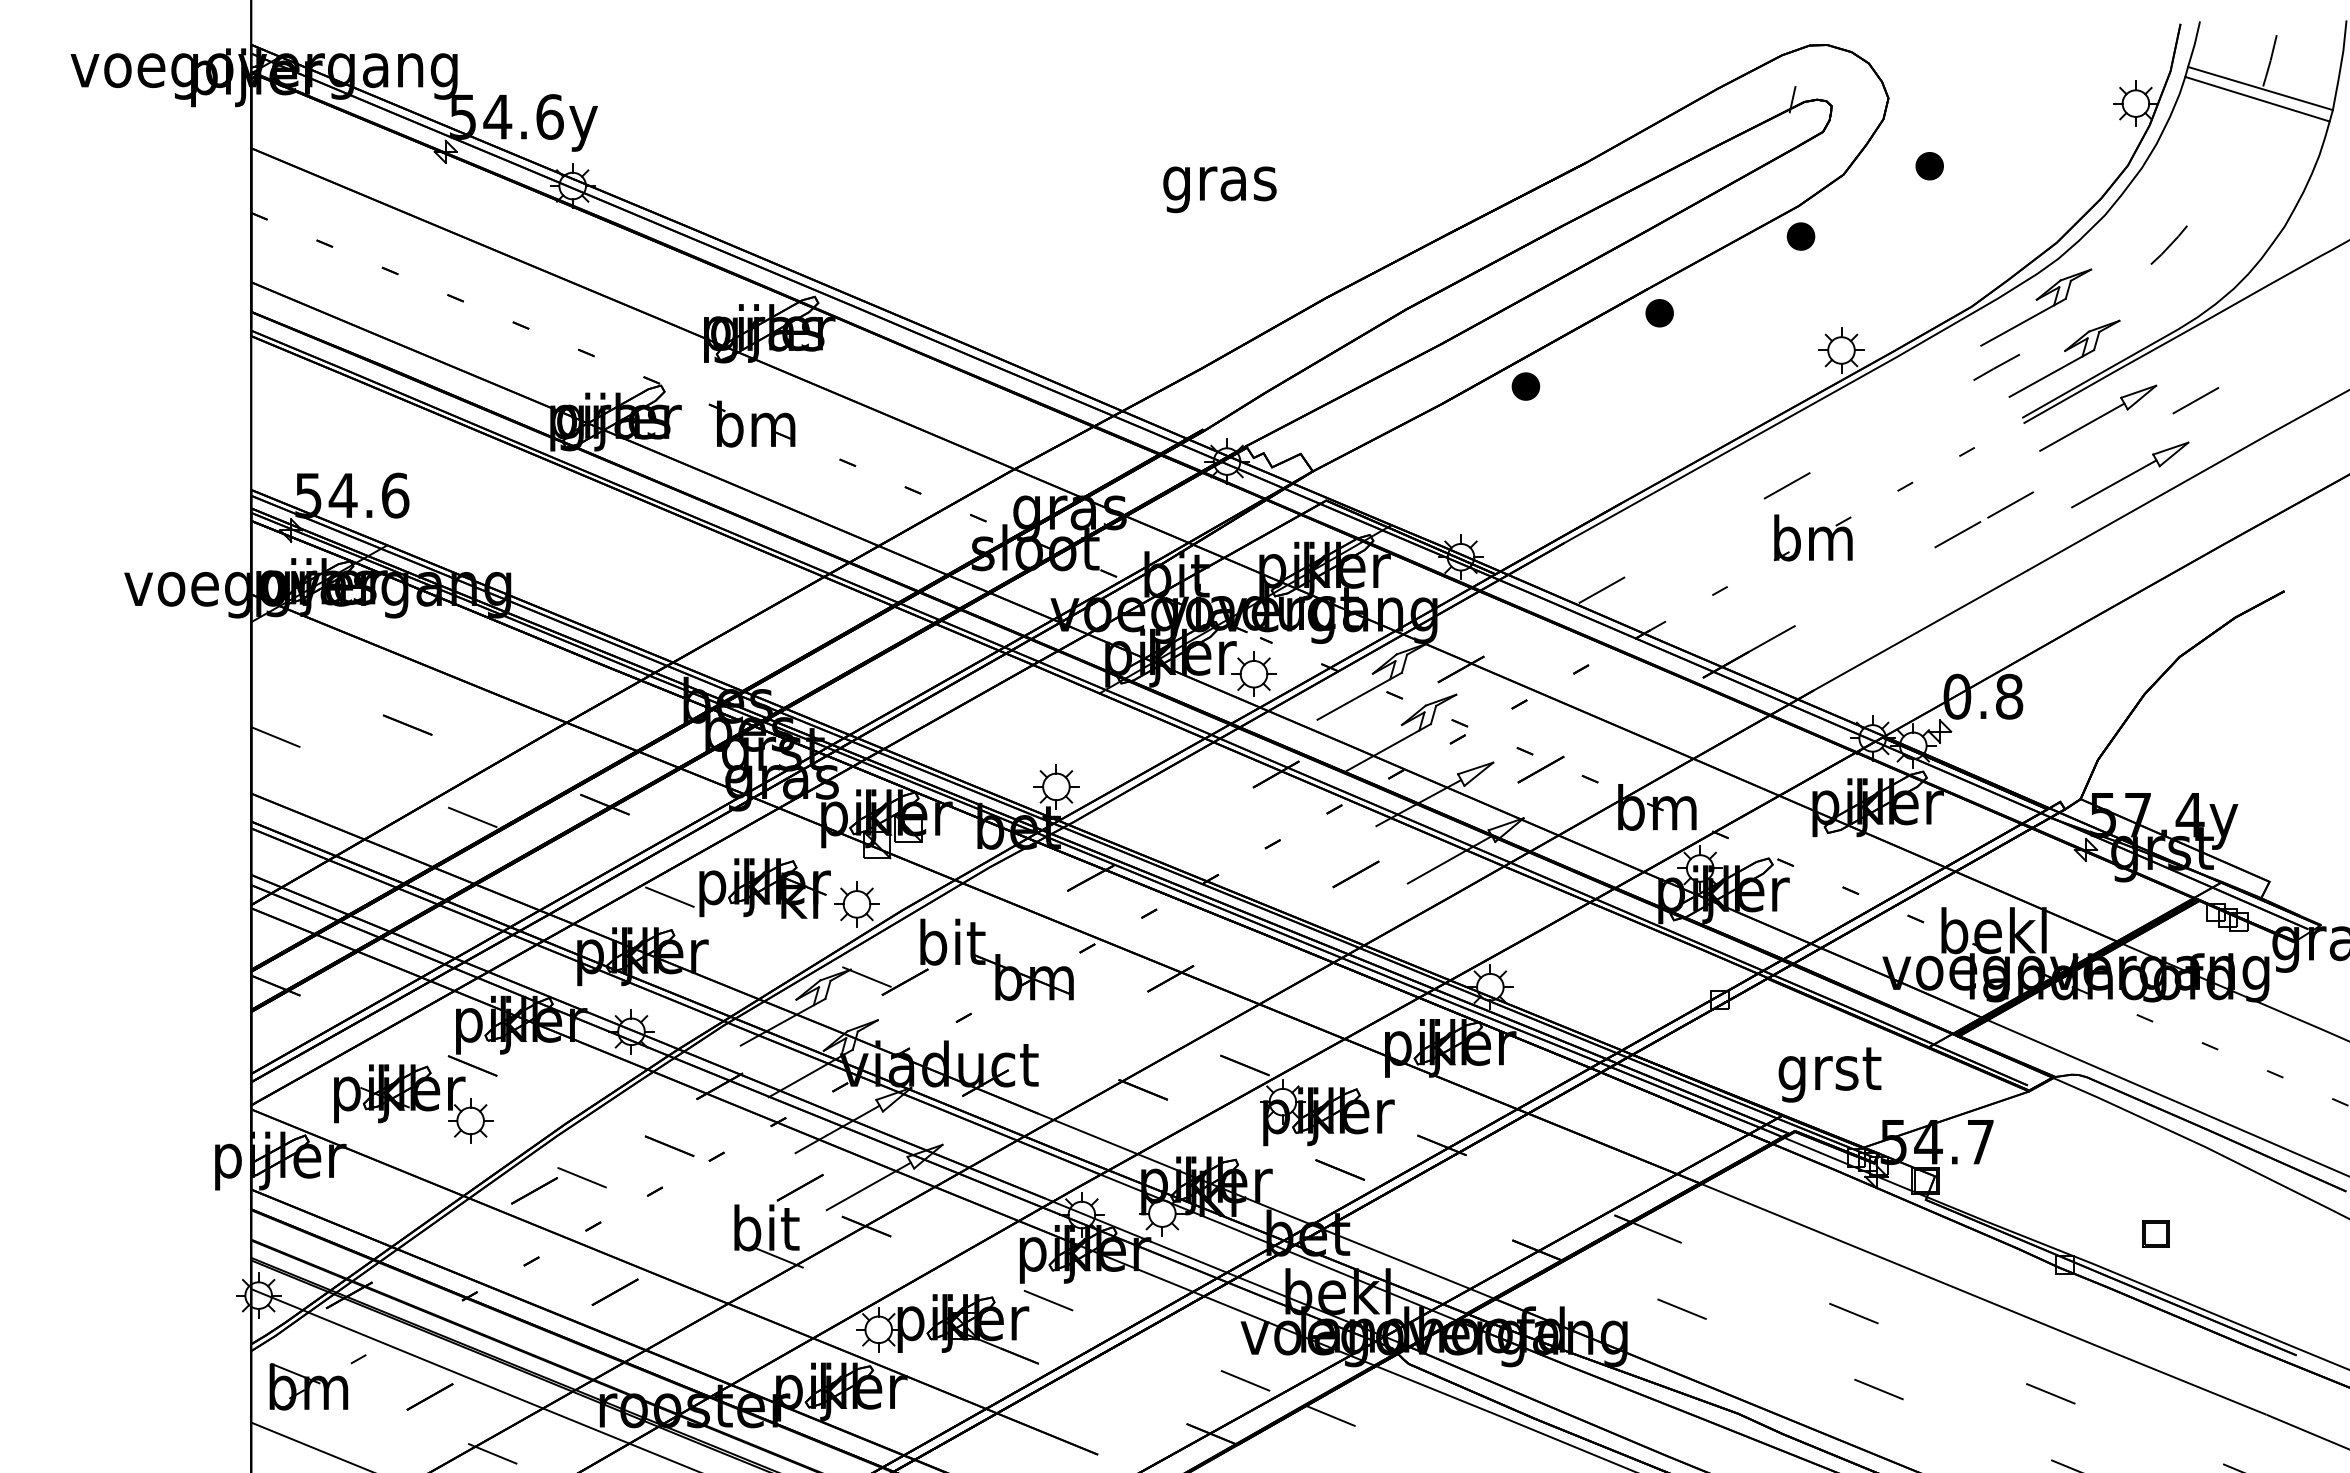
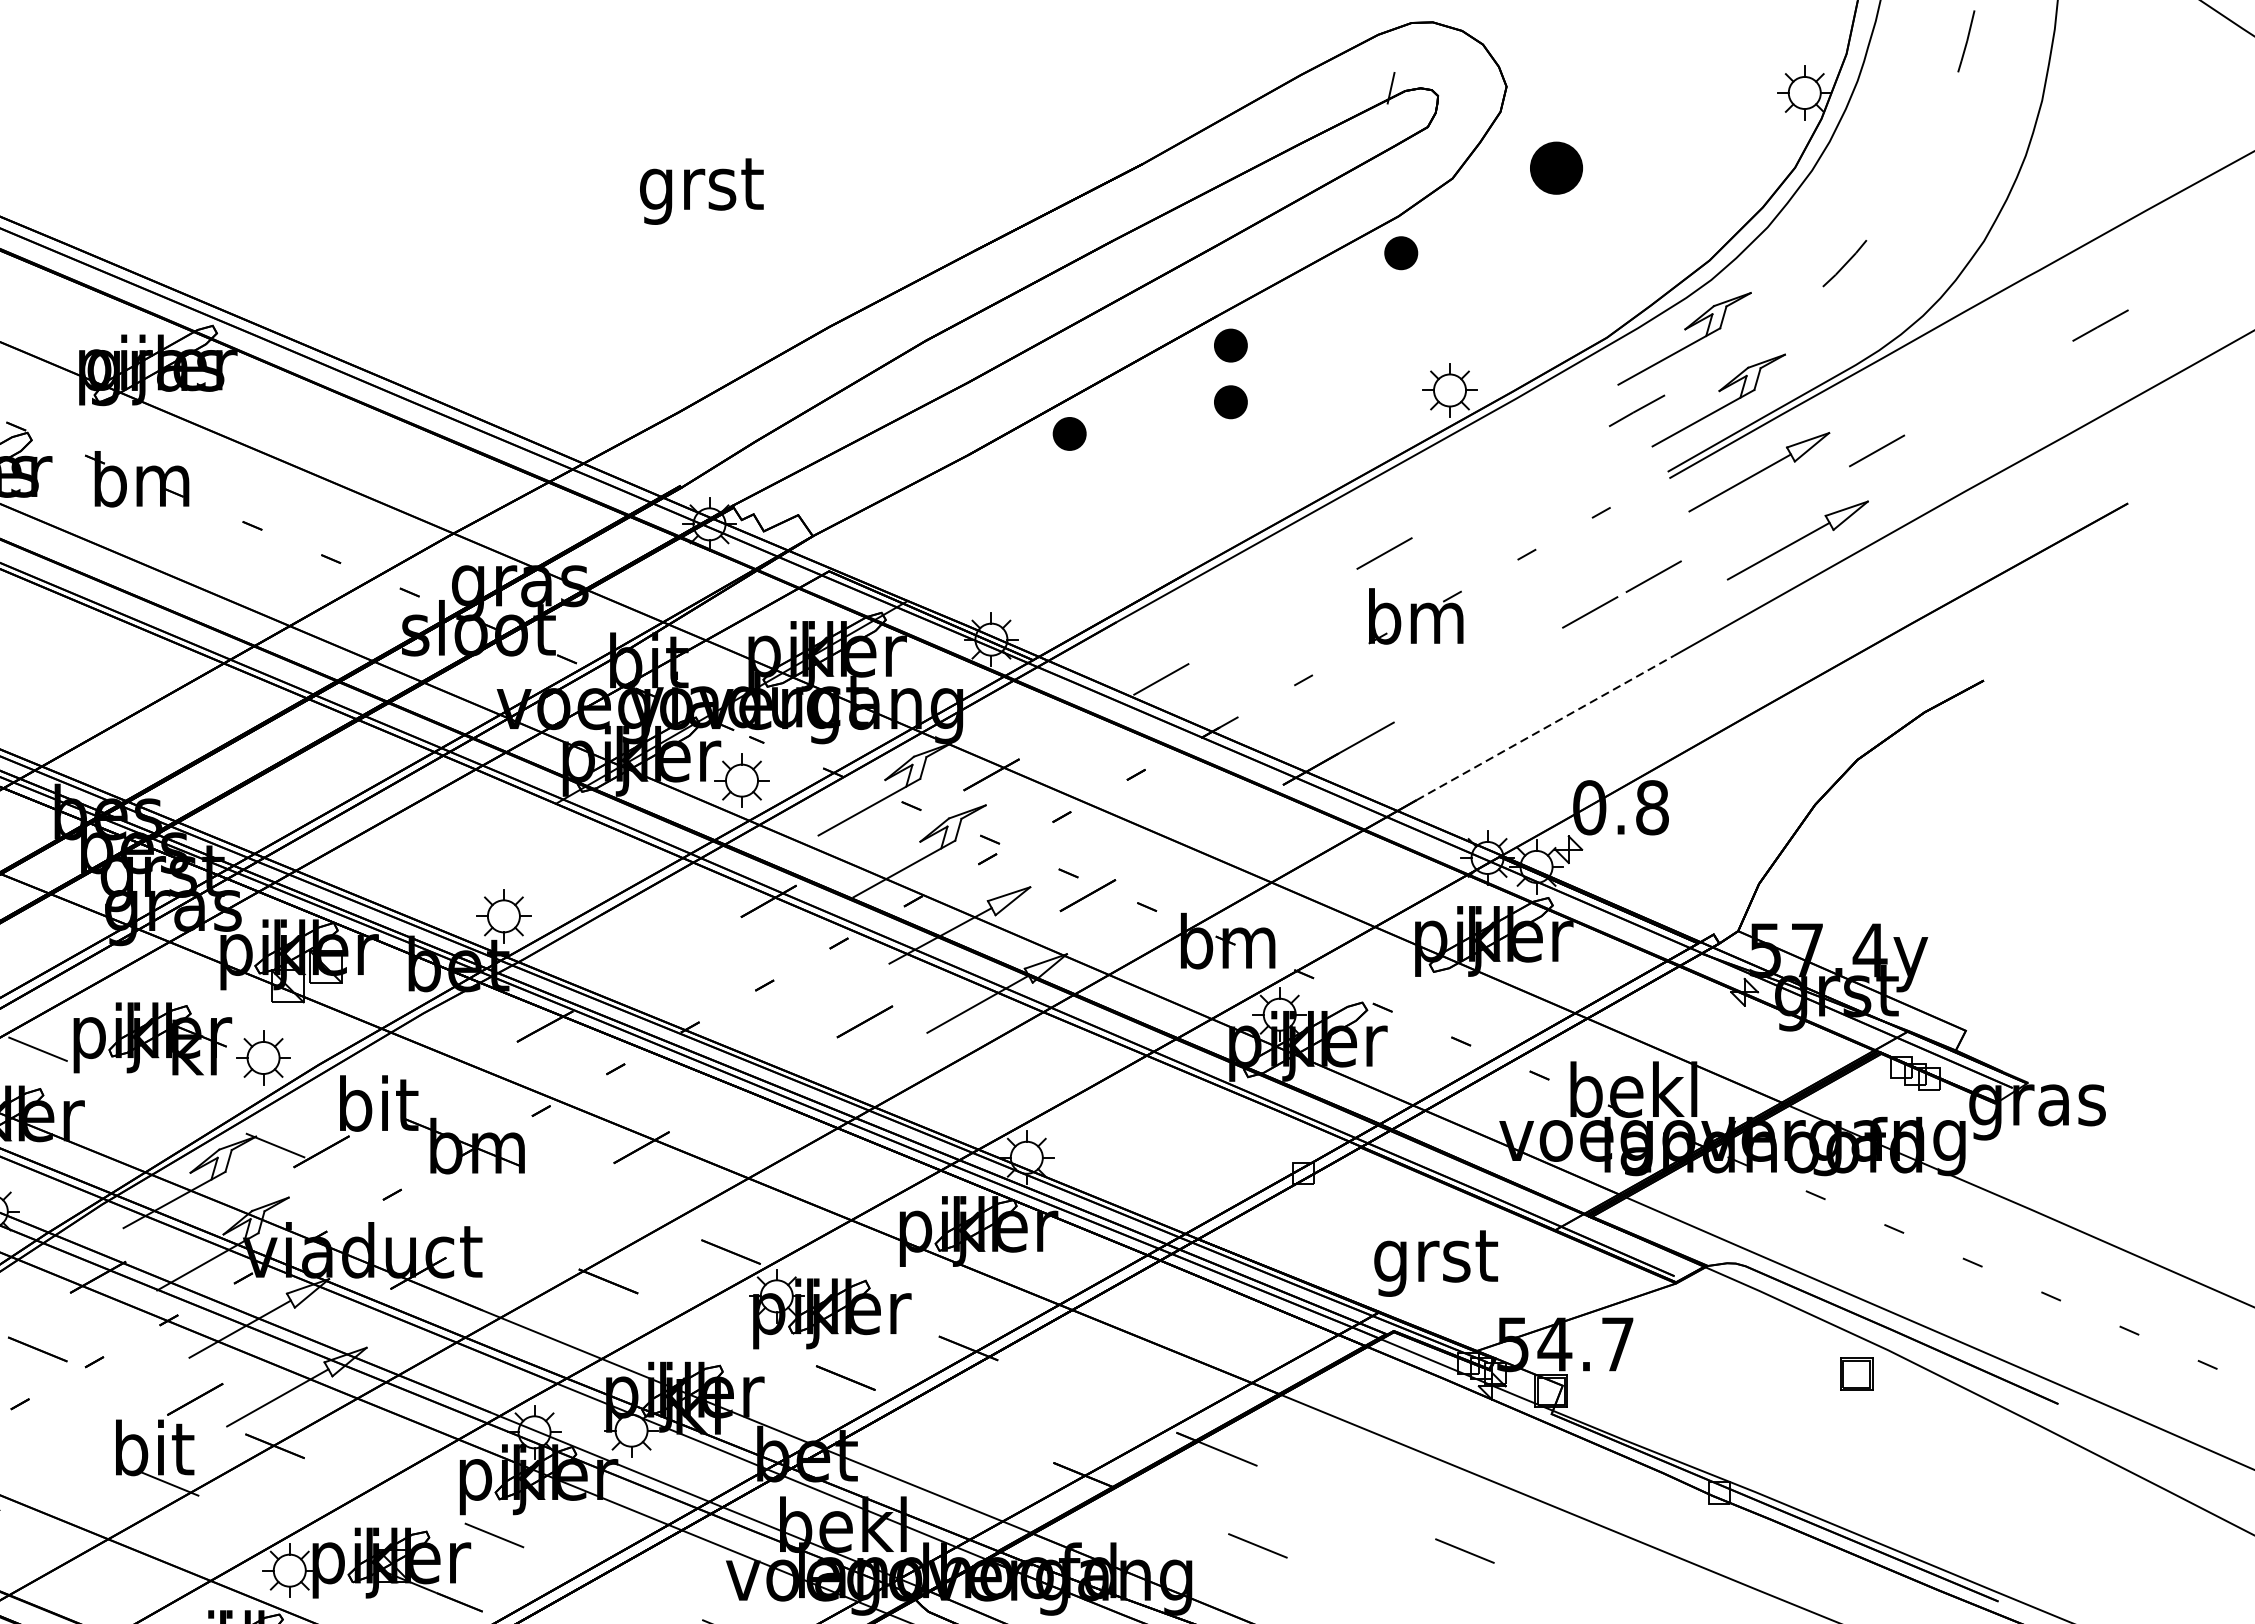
line: (2260, 88) -> (1954, 74), removed
line: (2257, 98) -> (1951, 86), removed
part: (1929, 166) -> (1556, 168), size x1.6
text: (1219, 185) -> (700, 191), gras -> grst
part: (1659, 360) -> (1230, 402), added
line: (1921, 630) -> (1546, 727), solid -> dashed
part: (2155, 1233) -> (1856, 1373), moved

